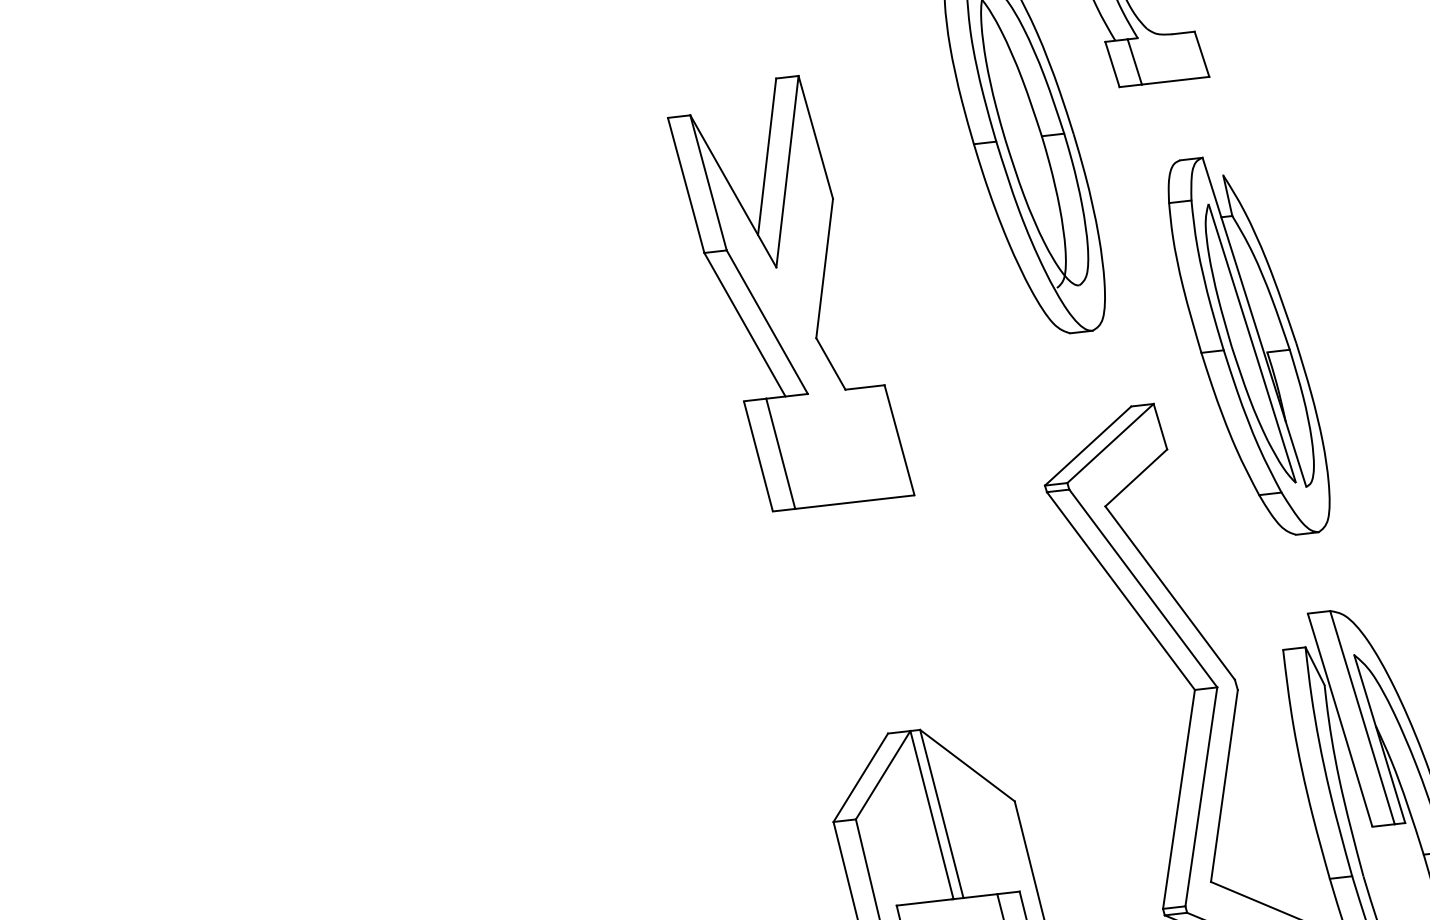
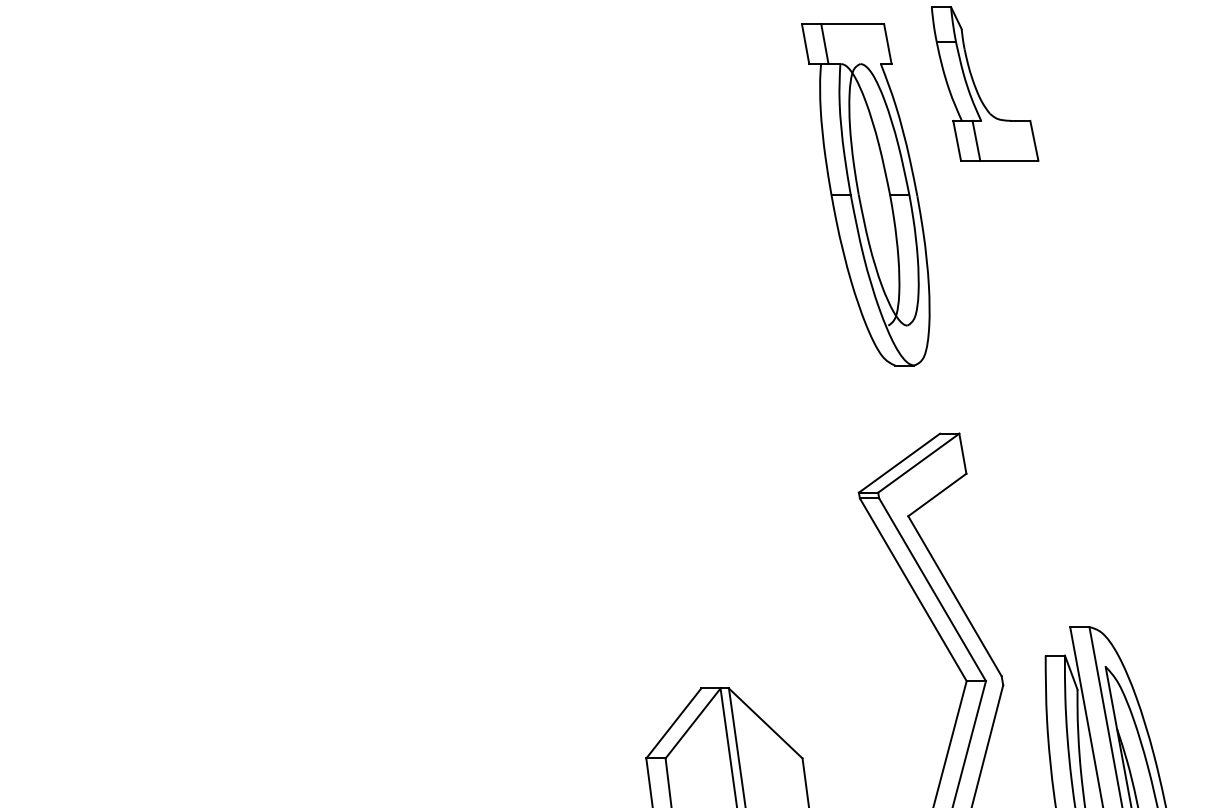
part: (788, 293) -> (659, 304), removed
part: (1248, 345) -> (1045, 393), removed

